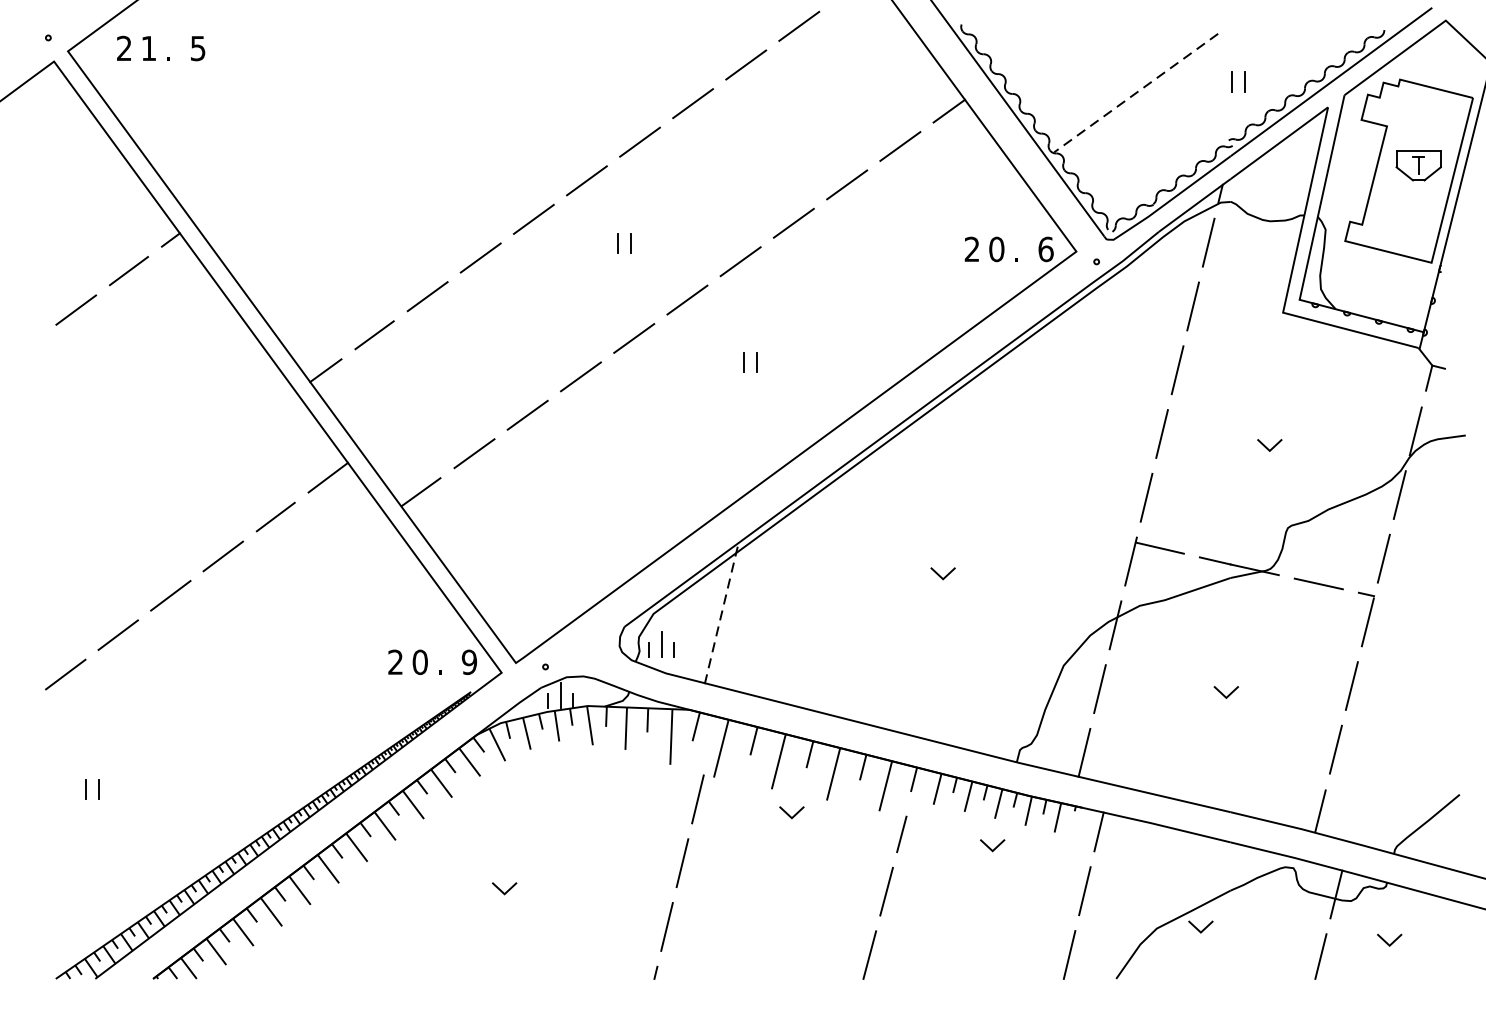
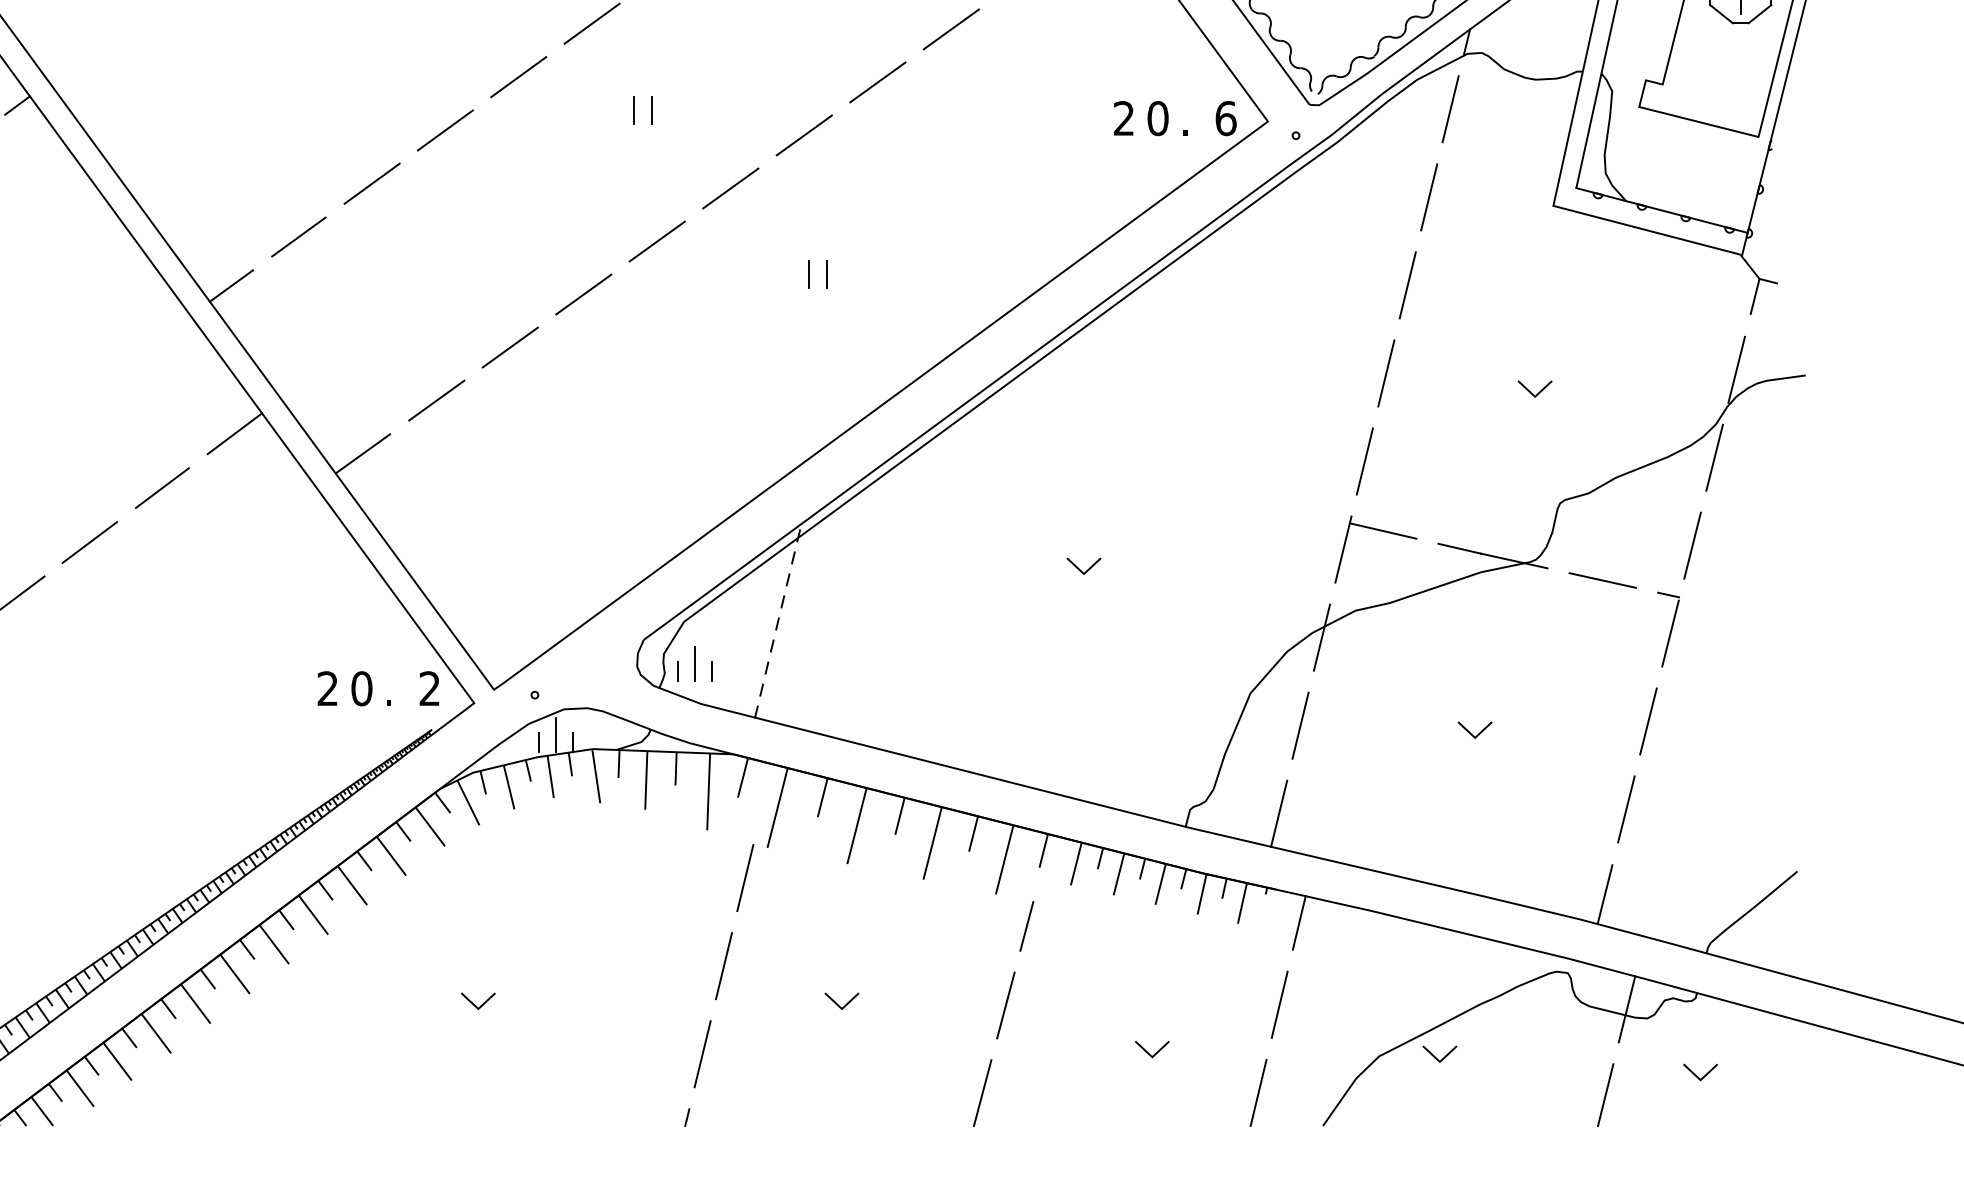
text: (469, 662) -> (429, 688), 9 -> 2
line: (789, 814) -> (838, 1003), moved
line: (990, 847) -> (1149, 1052), moved

